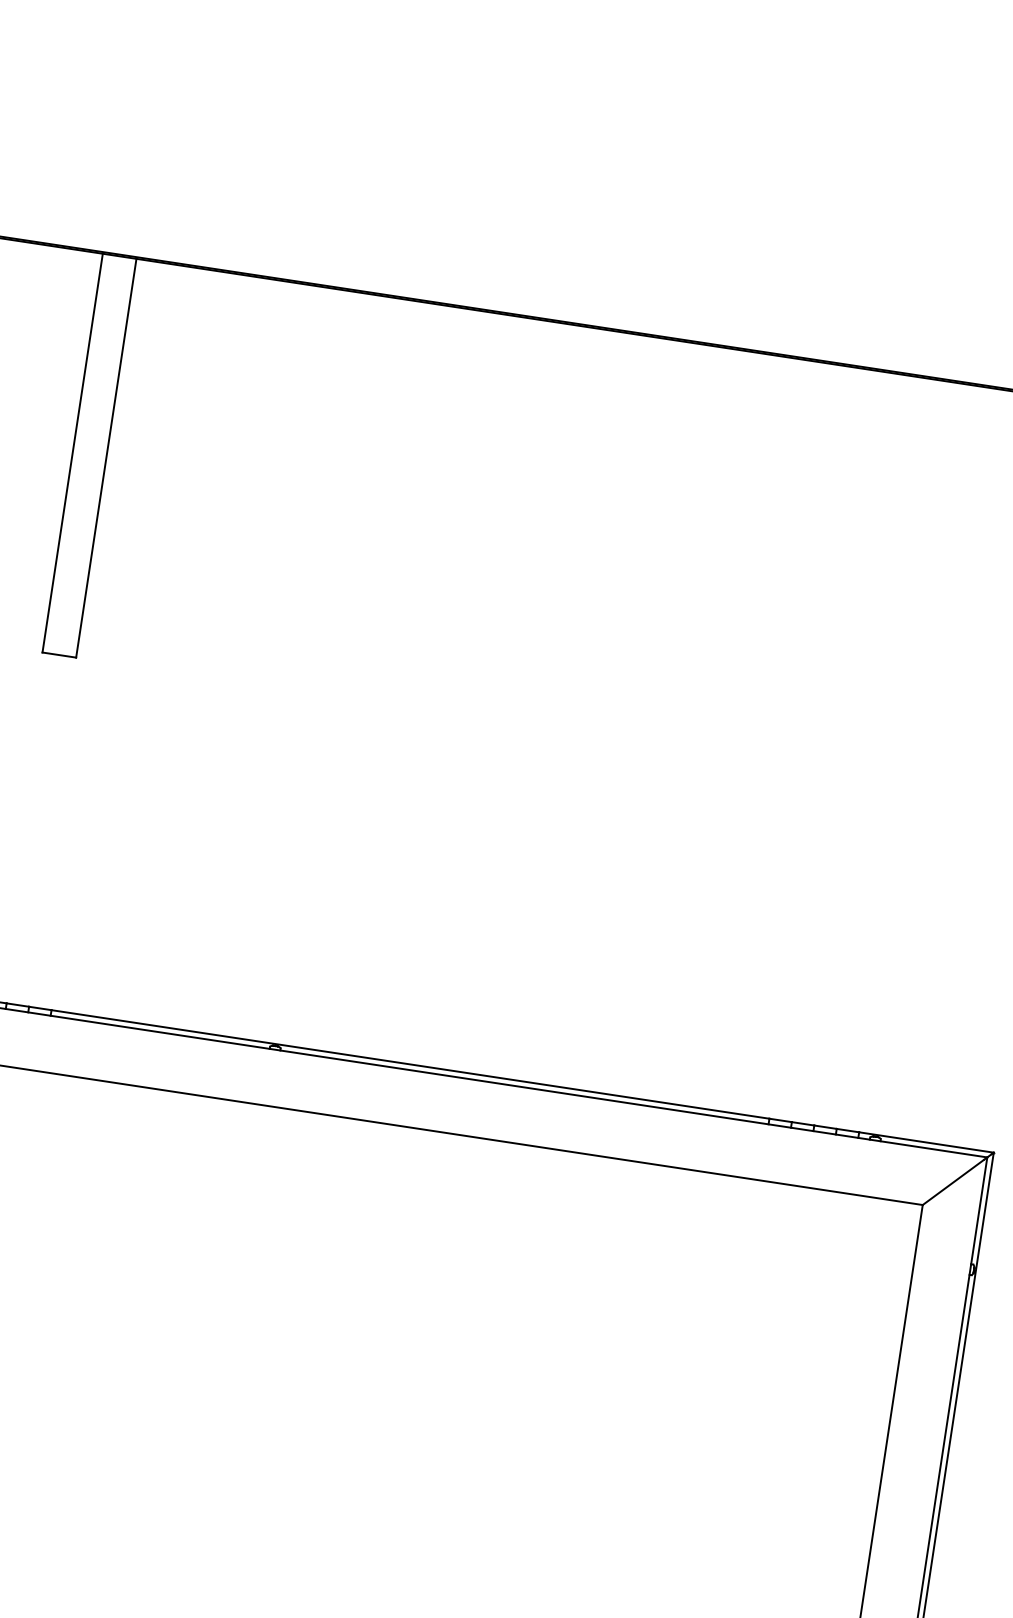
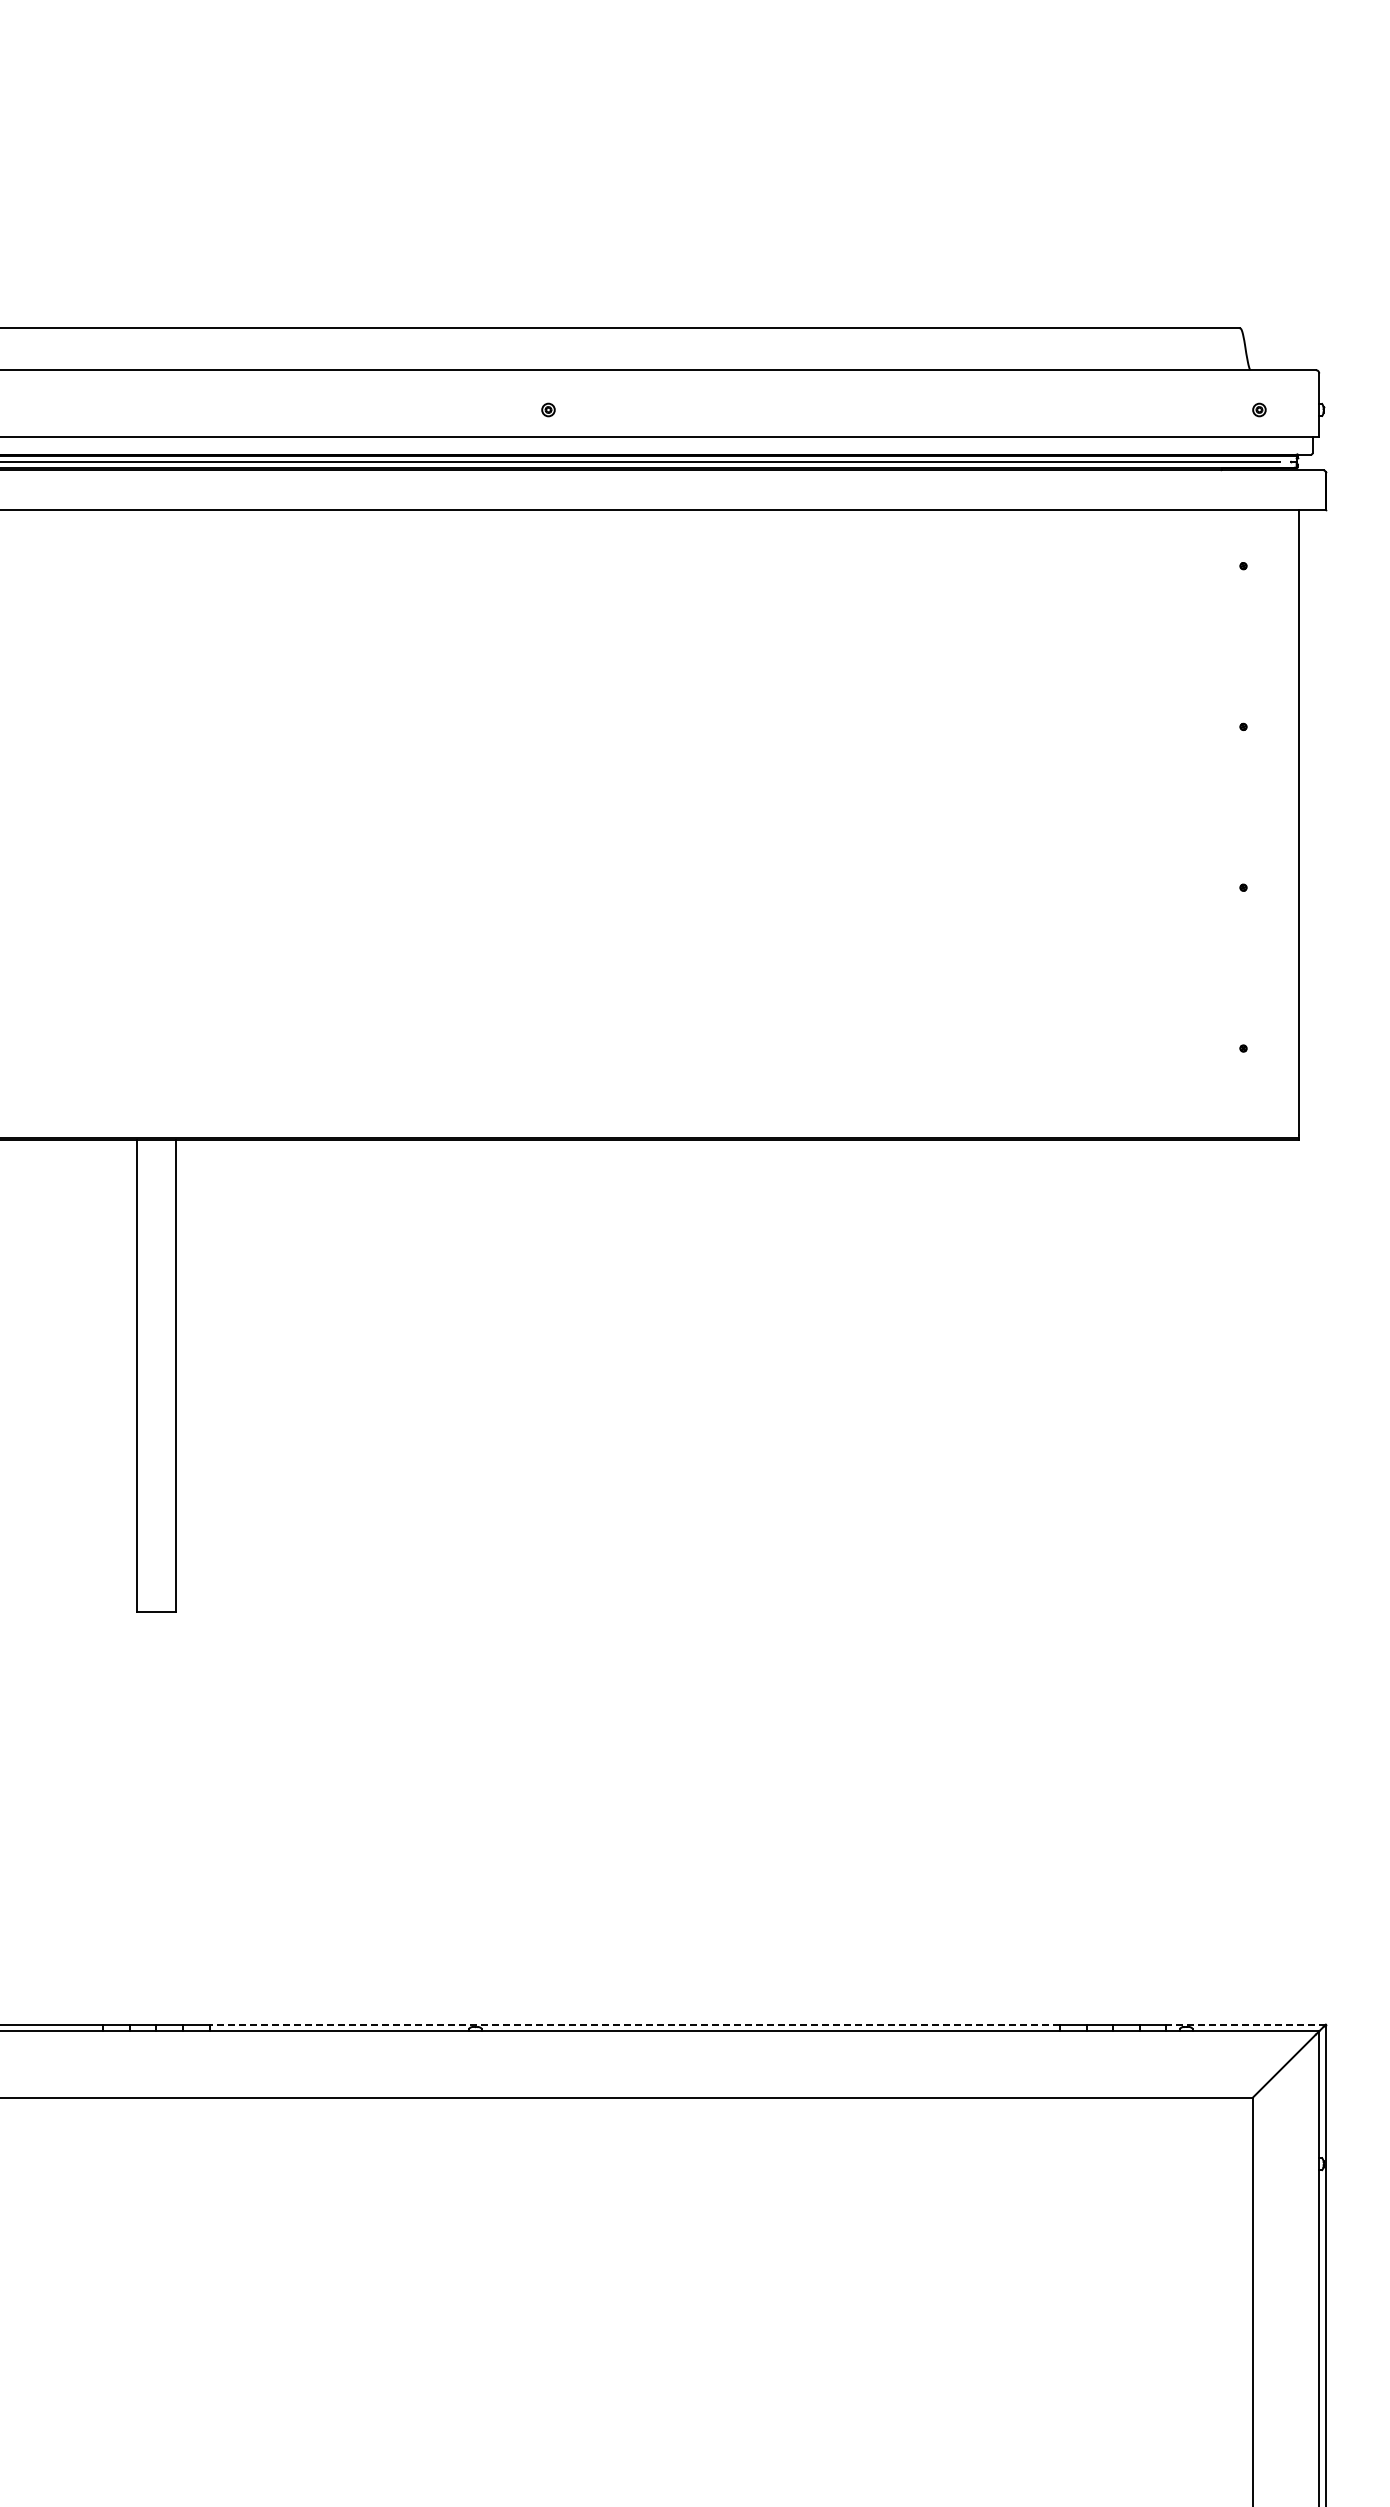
line: (410, 1064) -> (634, 2024), solid -> dashed
line: (926, 1142) -> (1246, 2024), solid -> dashed

